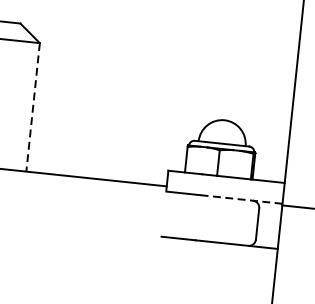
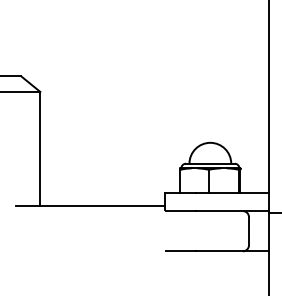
line: (33, 107) -> (40, 149), dashed -> solid
line: (241, 199) -> (232, 211), dashed -> solid

